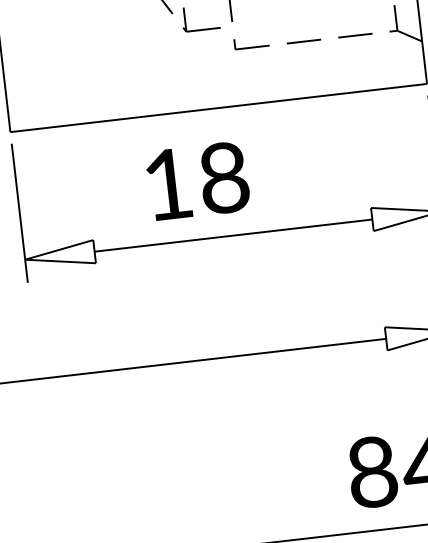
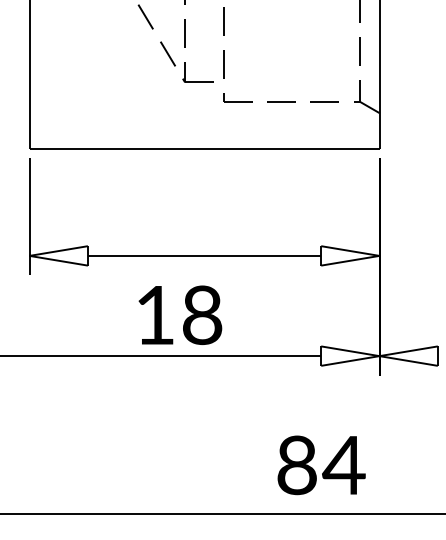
text: (198, 180) -> (180, 314), moved

